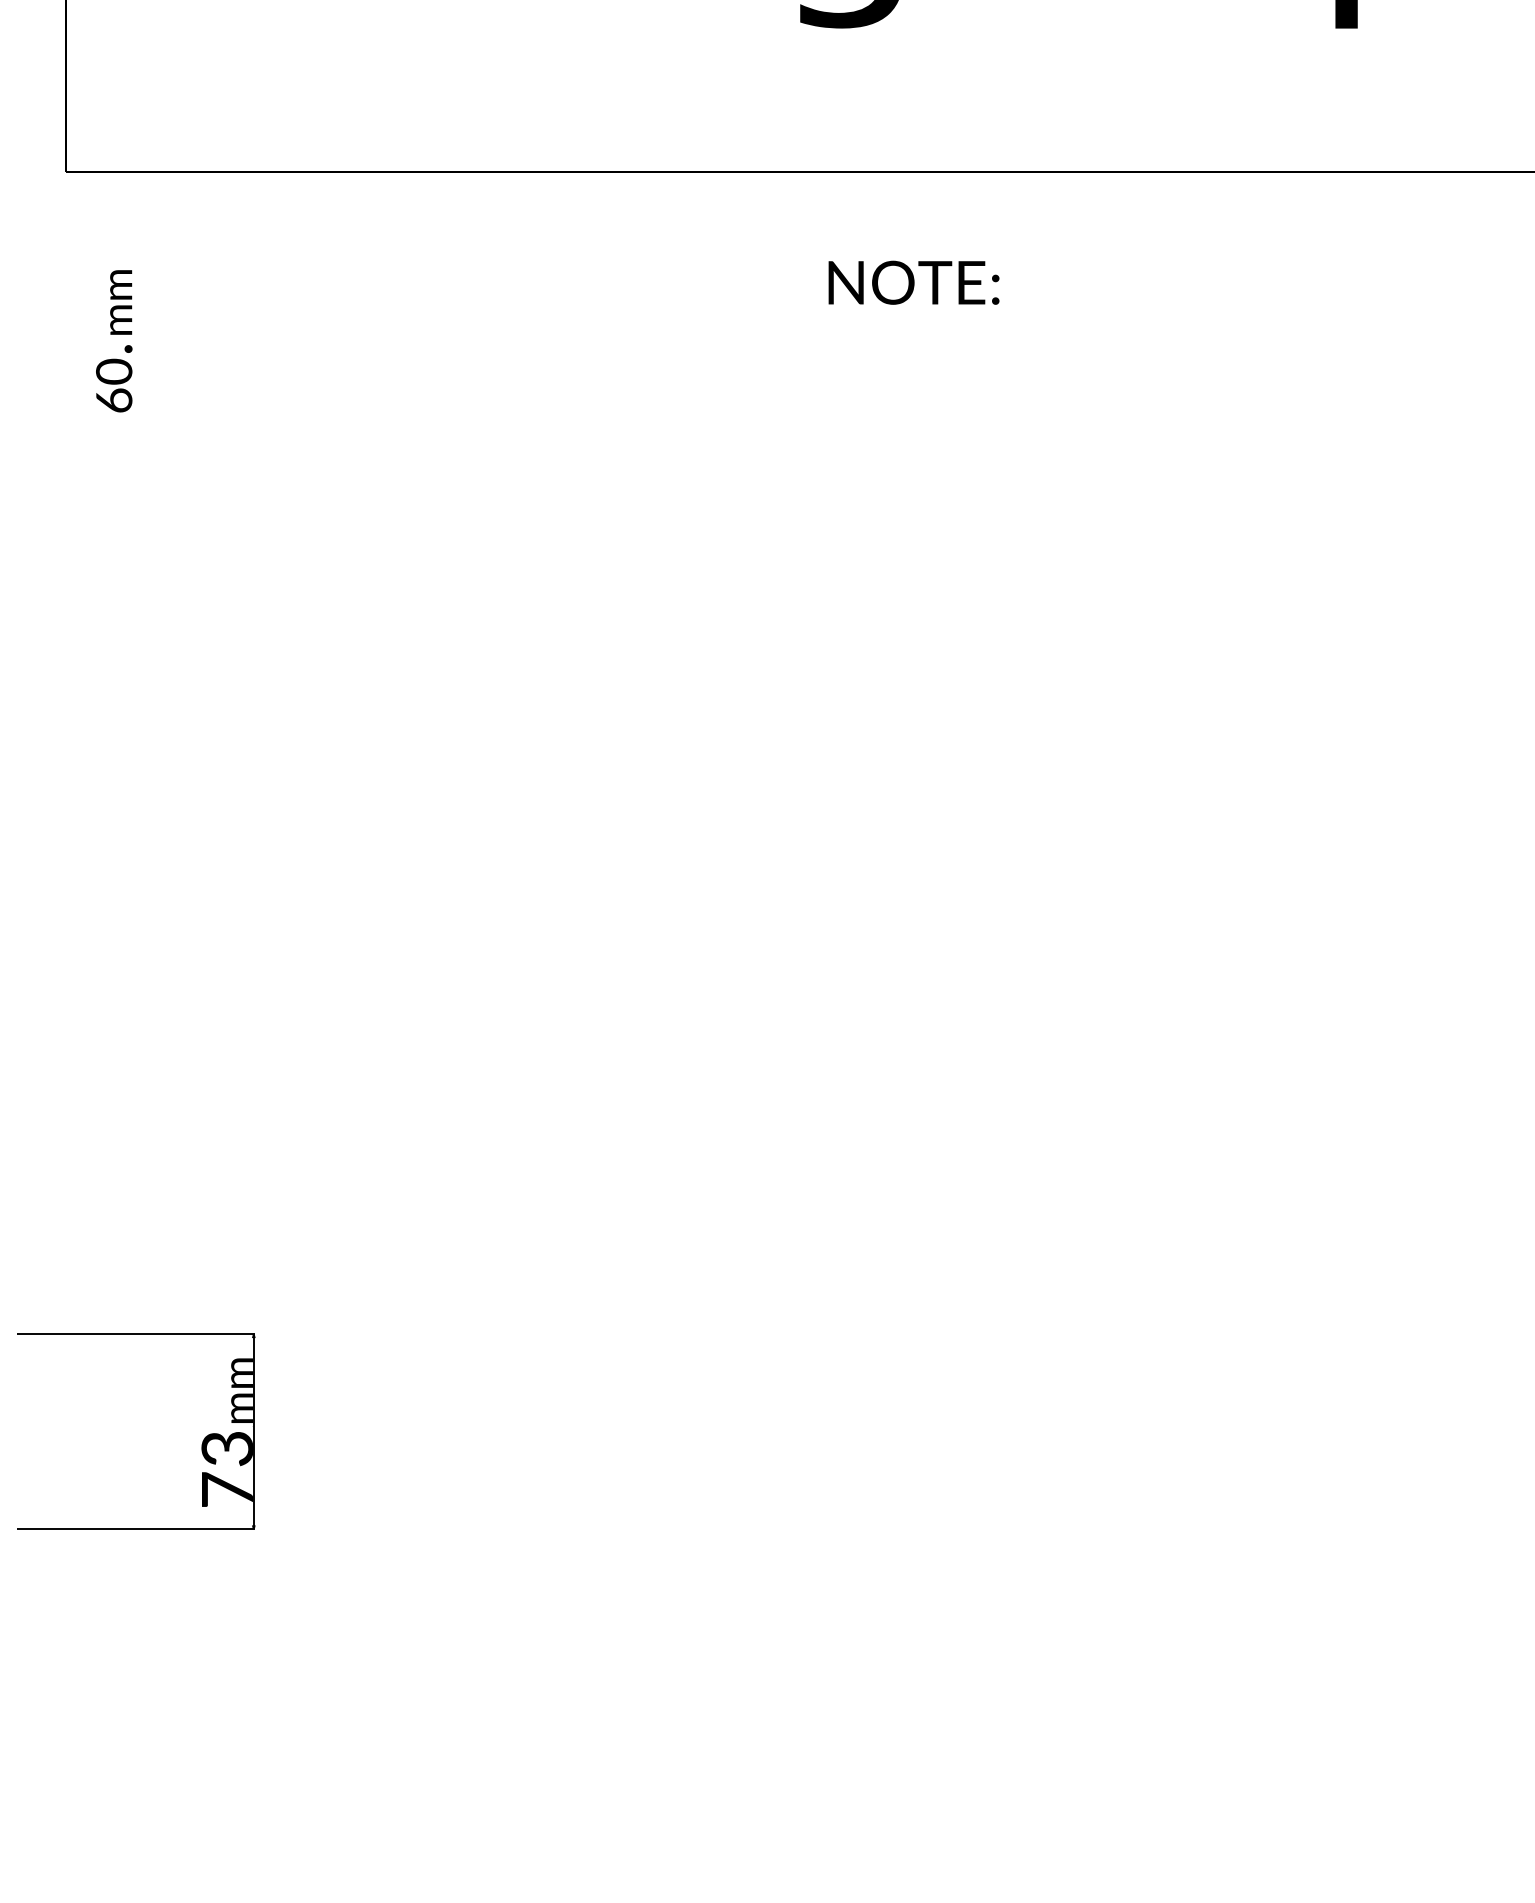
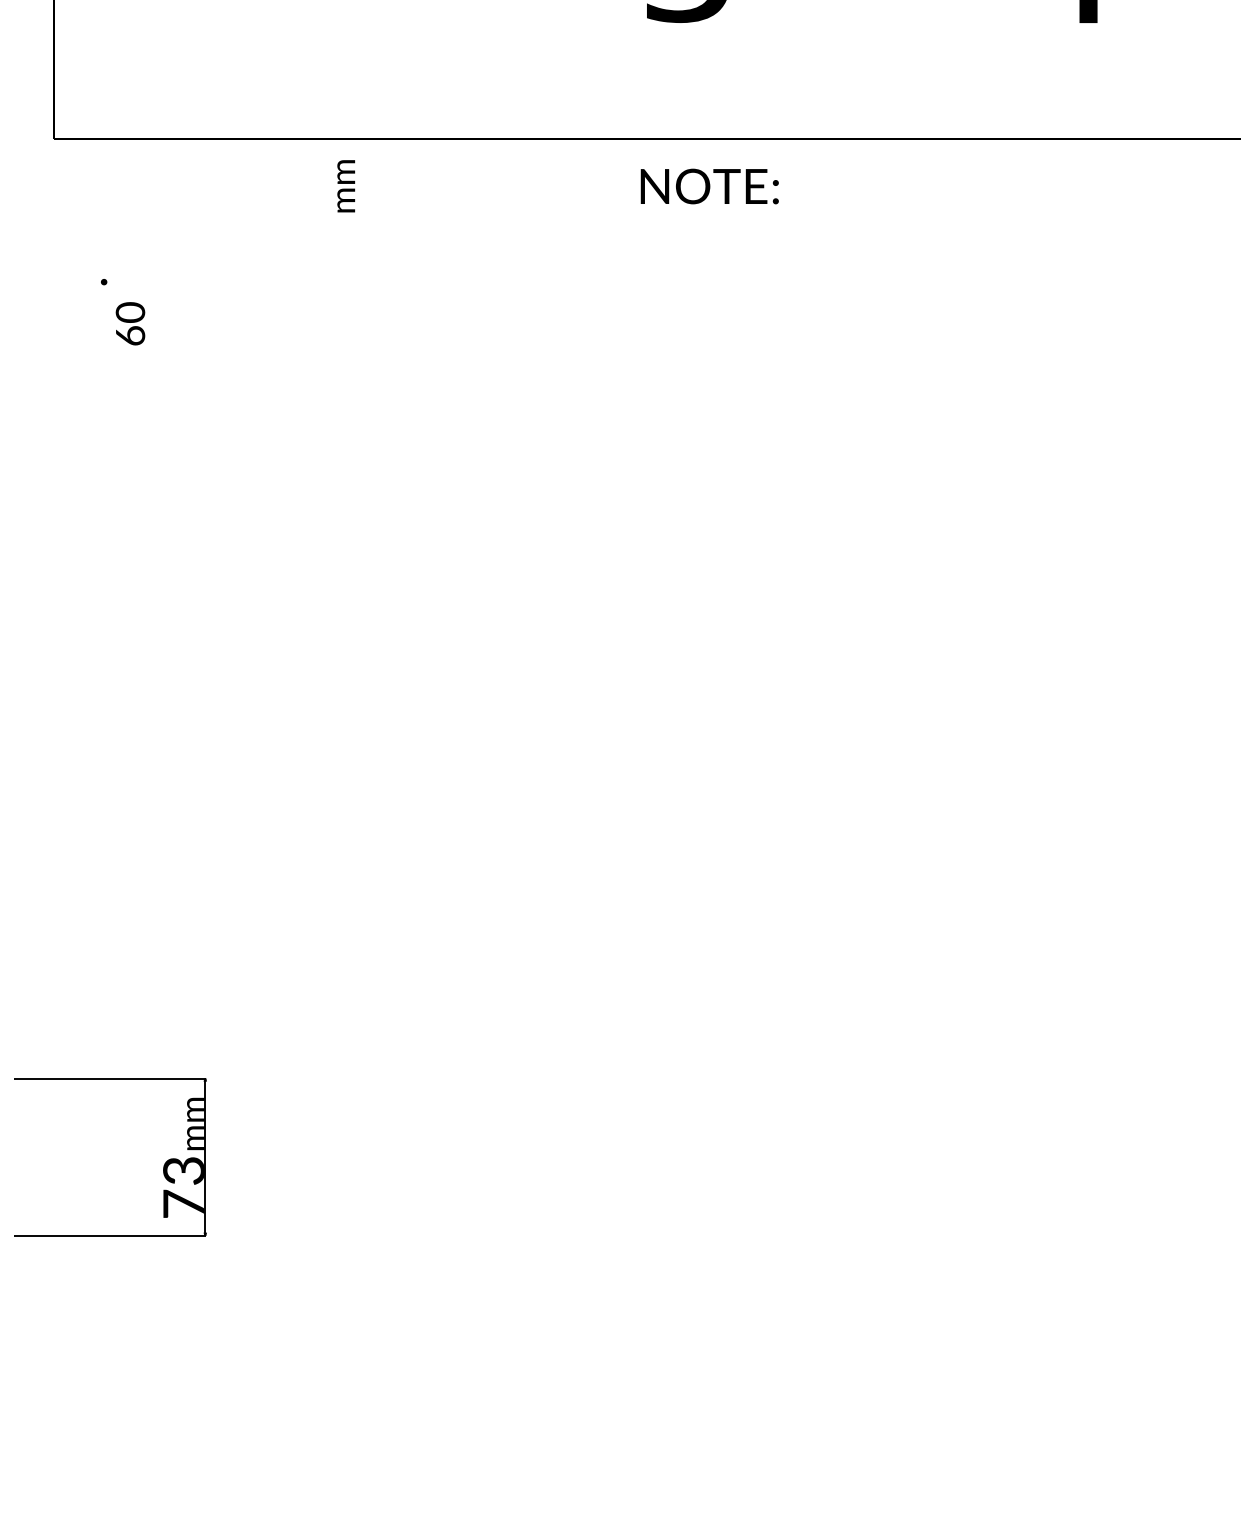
text: (913, 282) -> (709, 186), moved
text: (121, 302) -> (346, 186), moved
text: (114, 385) -> (130, 323), moved

